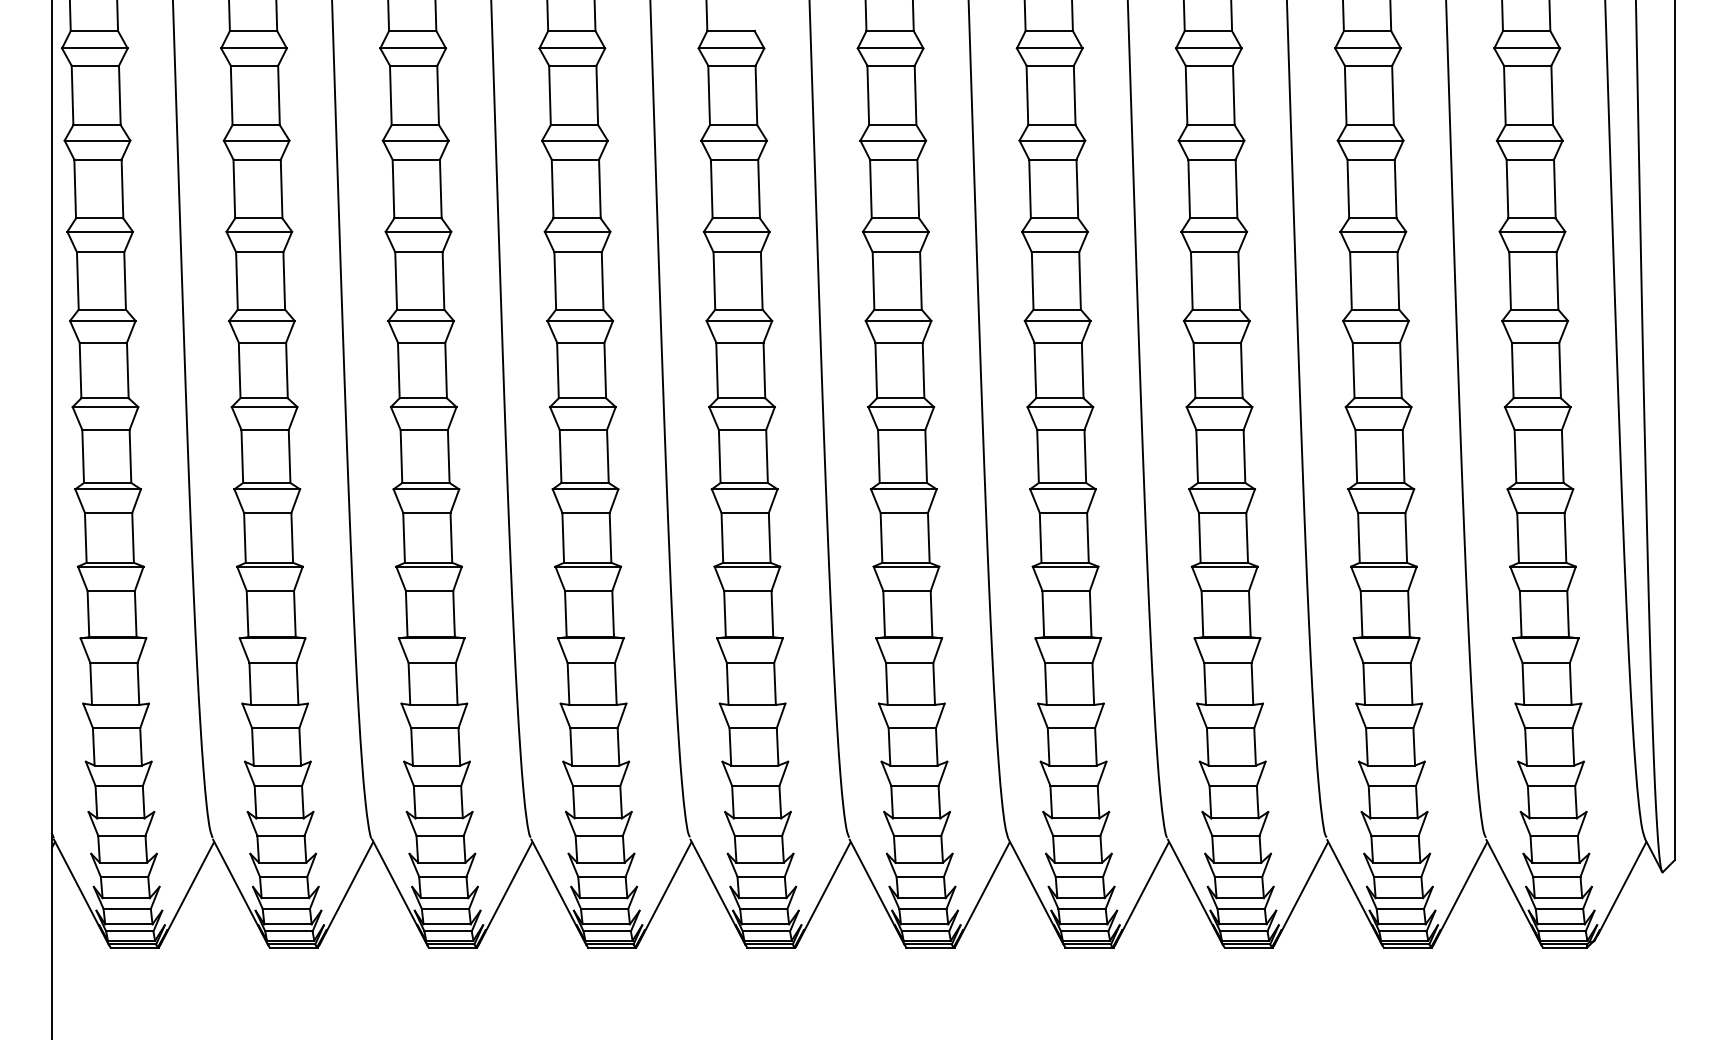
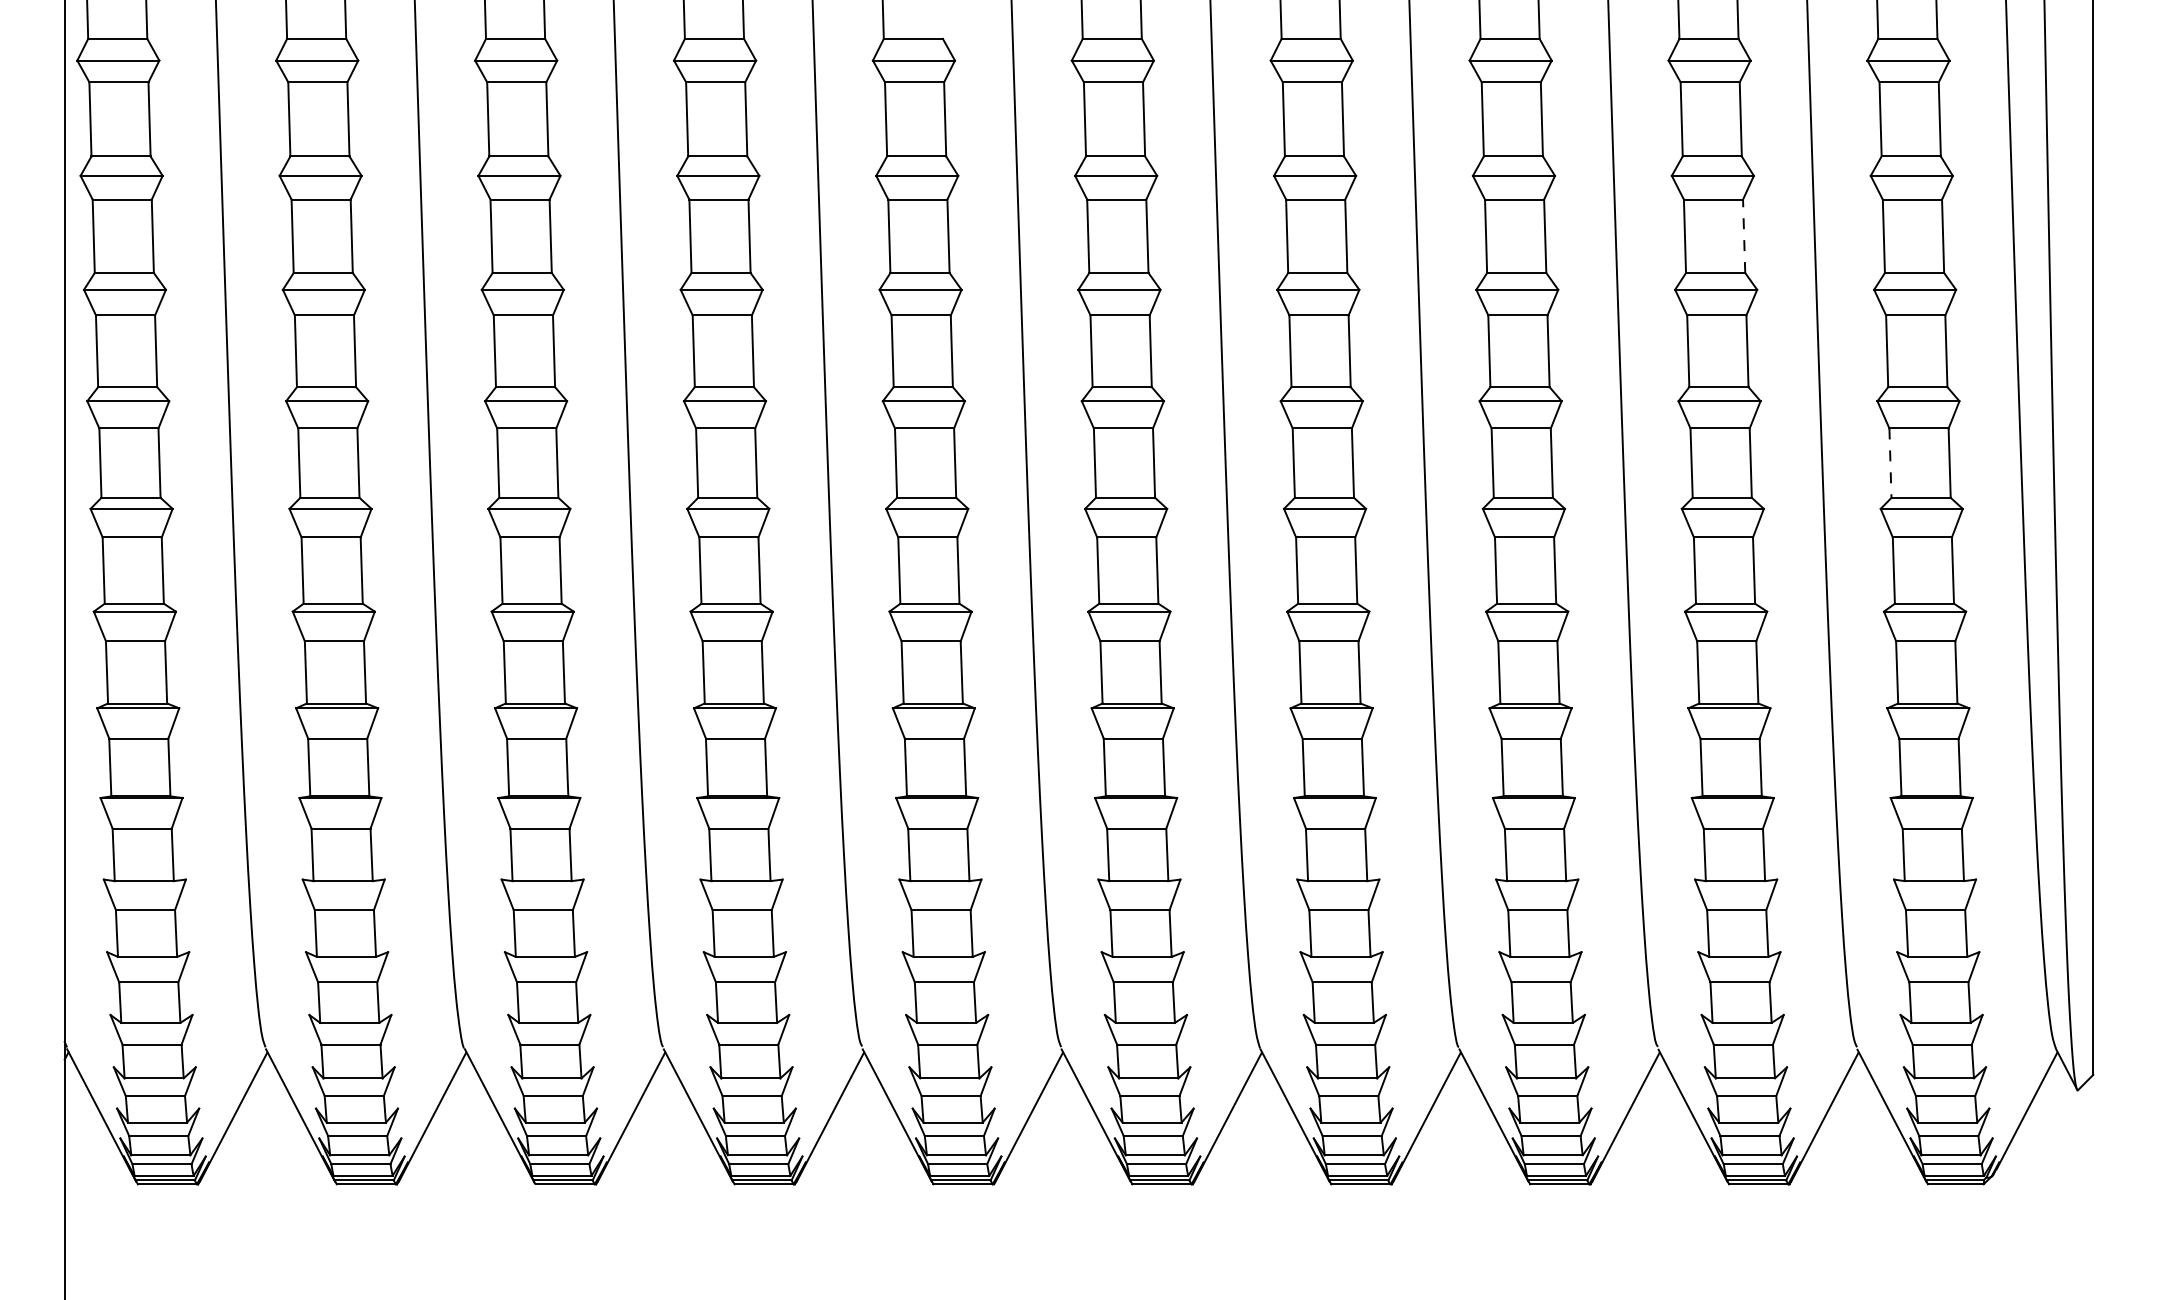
line: (1395, 189) -> (1744, 236), solid -> dashed
line: (1512, 370) -> (1890, 463), solid -> dashed

